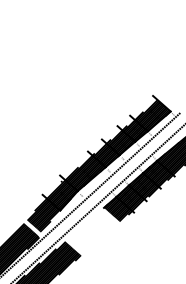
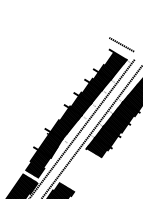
line: (168, 92) -> (121, 44), added

